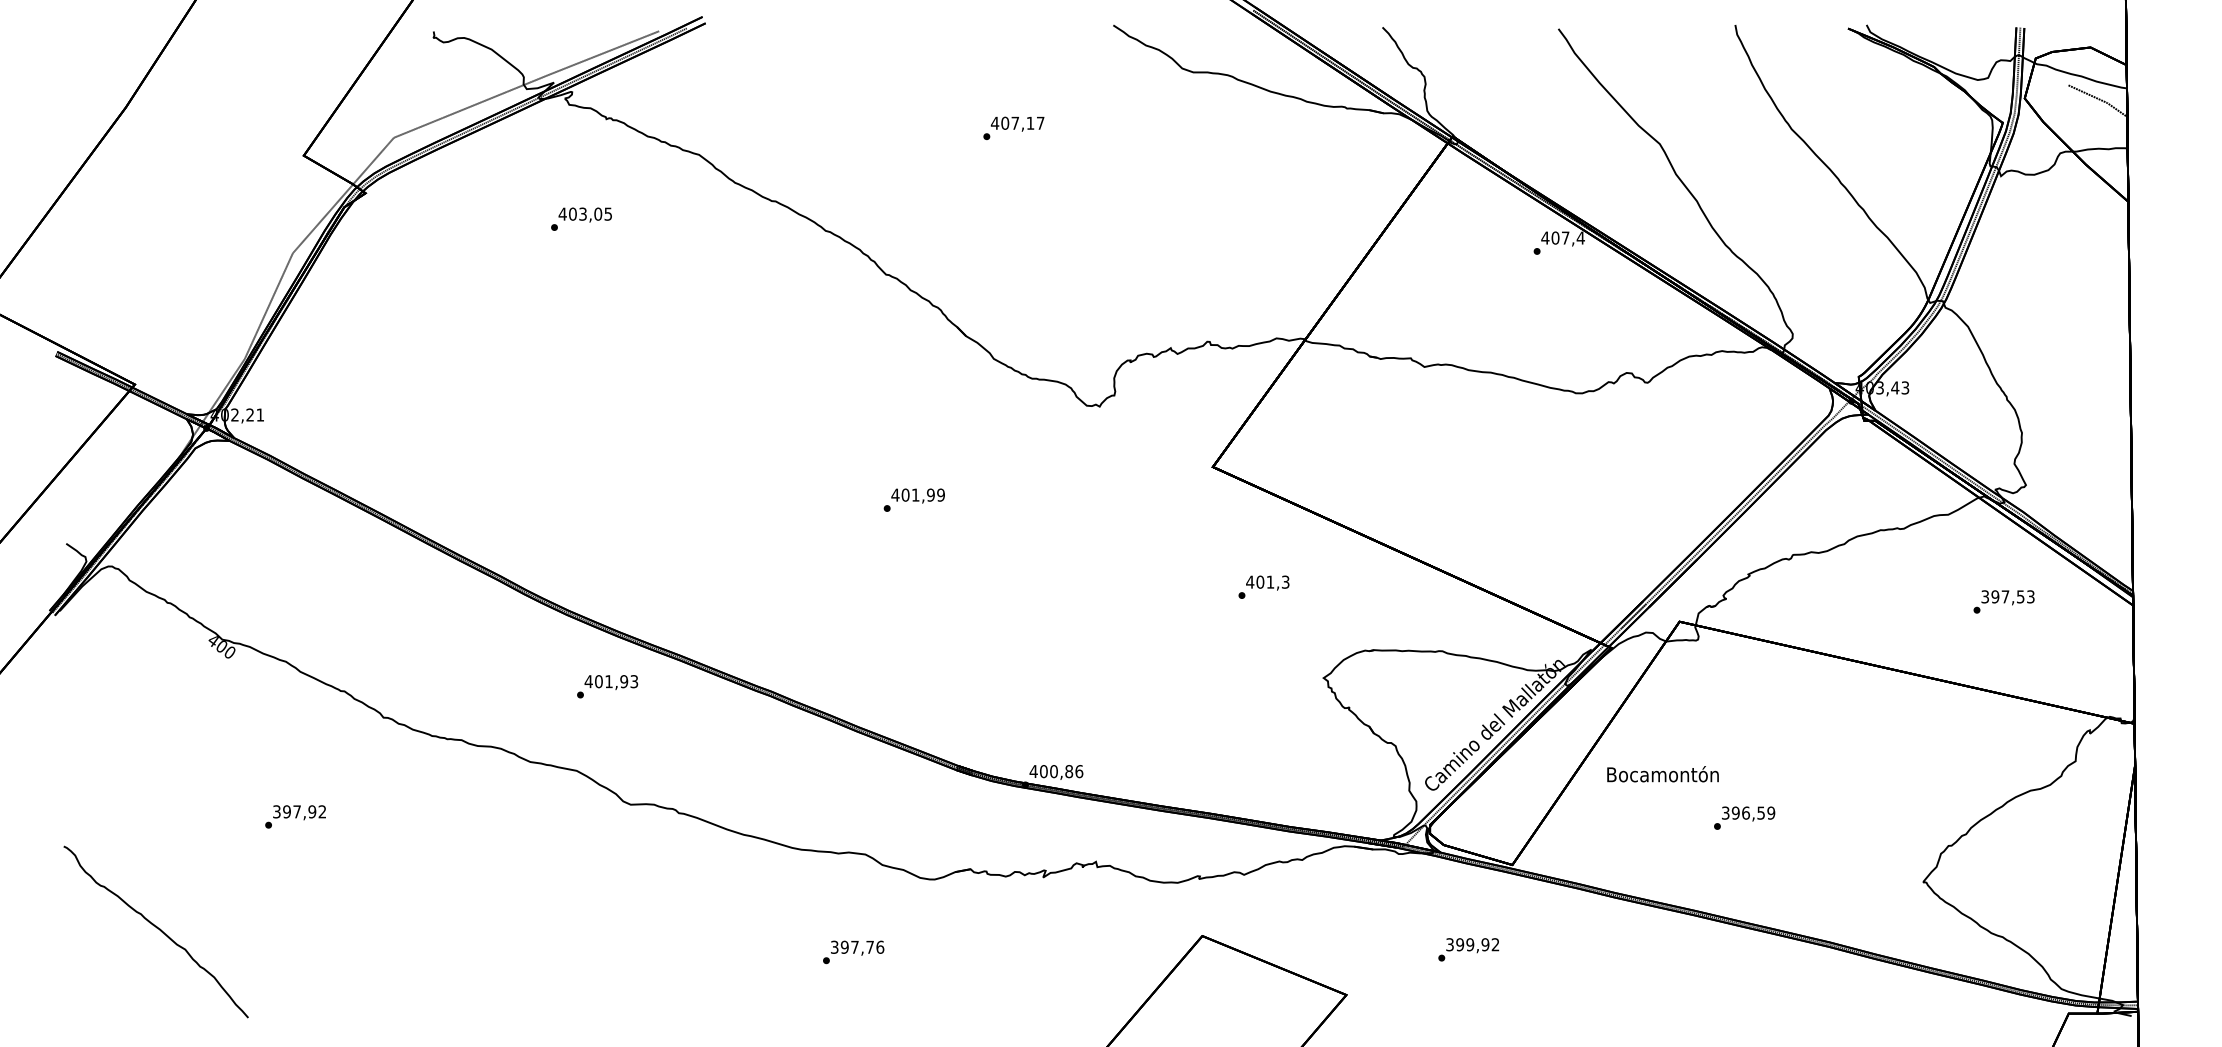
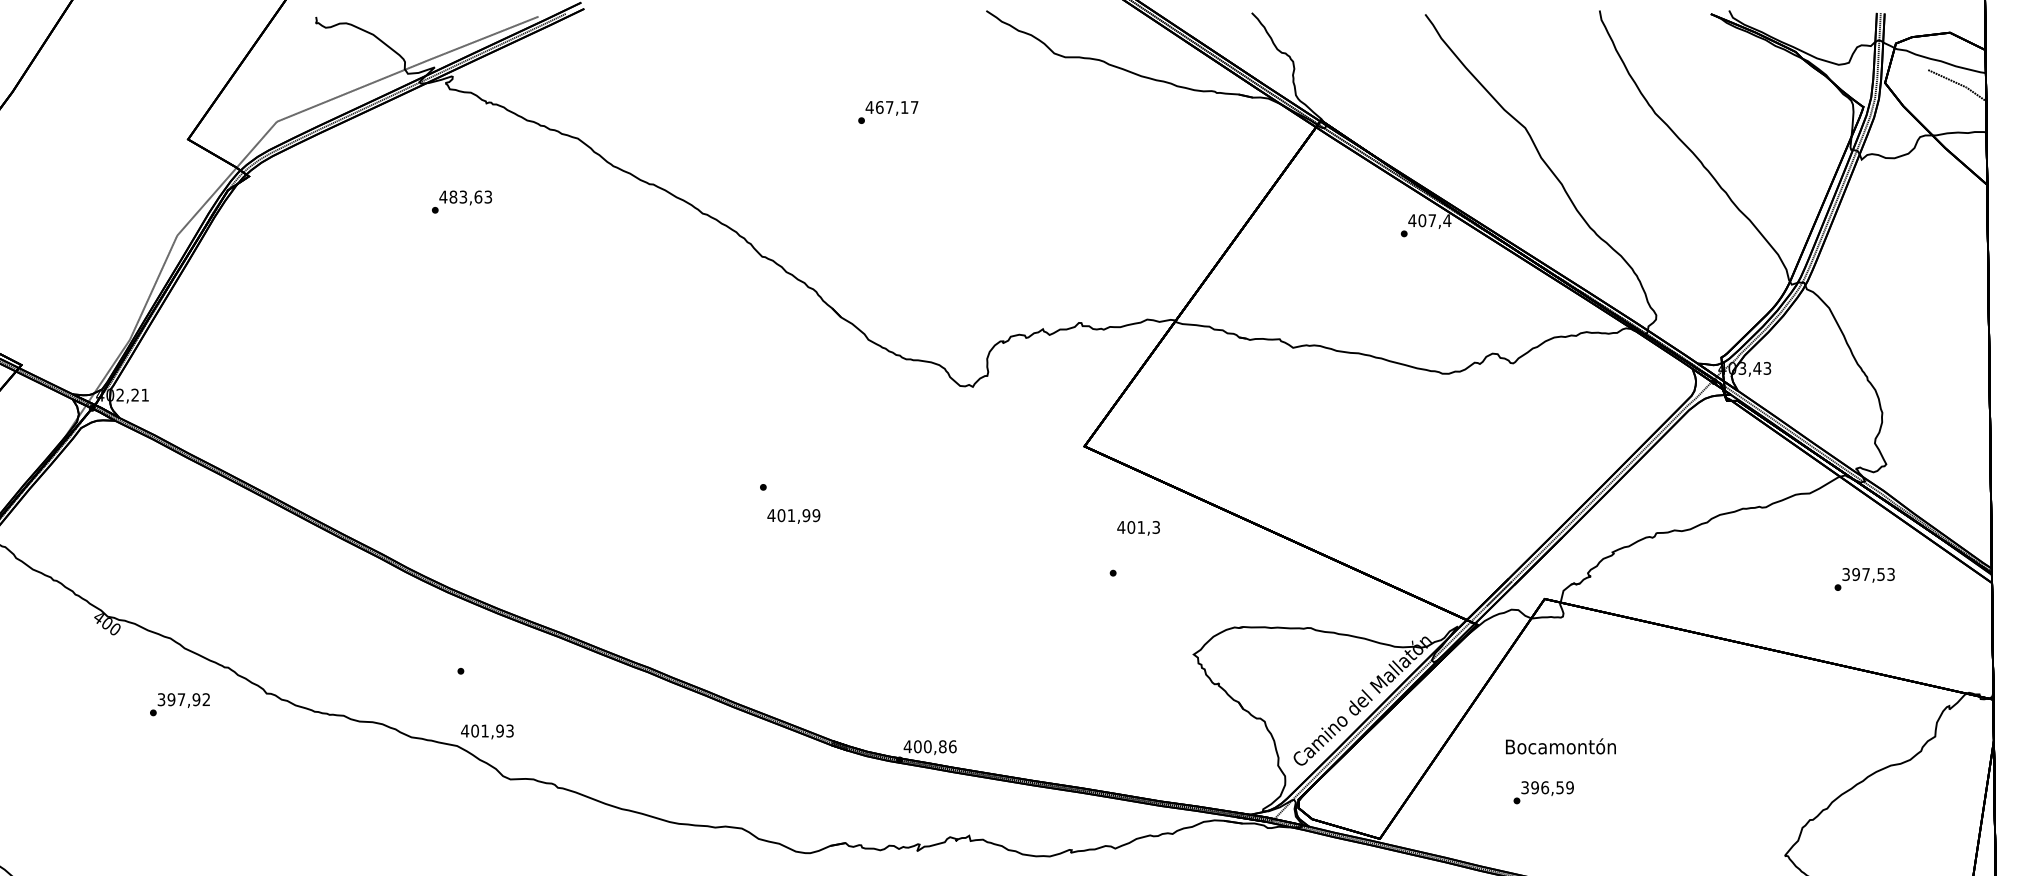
text: (1005, 122) -> (879, 106), 407,17 -> 467,17
text: (590, 213) -> (470, 196), 403,05 -> 483,63
text: (917, 495) -> (793, 515), moved
text: (1267, 582) -> (1138, 527), moved
text: (611, 682) -> (487, 731), moved
text: (1662, 774) -> (1560, 746), moved
text: (295, 816) -> (179, 704), moved
text: (1744, 817) -> (1543, 792), moved

